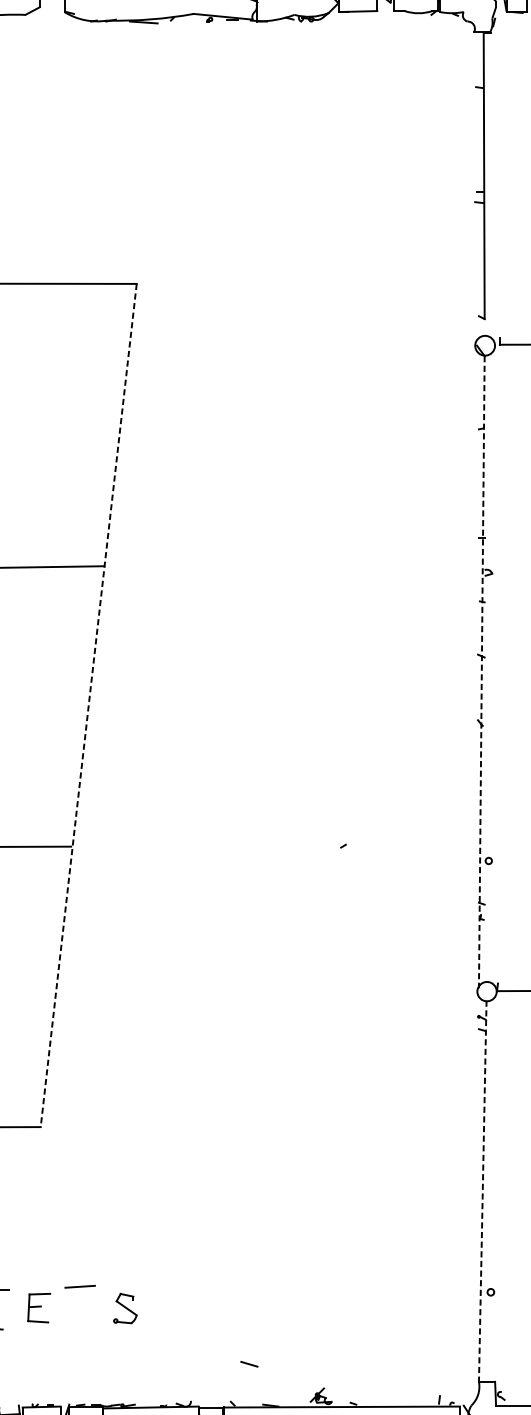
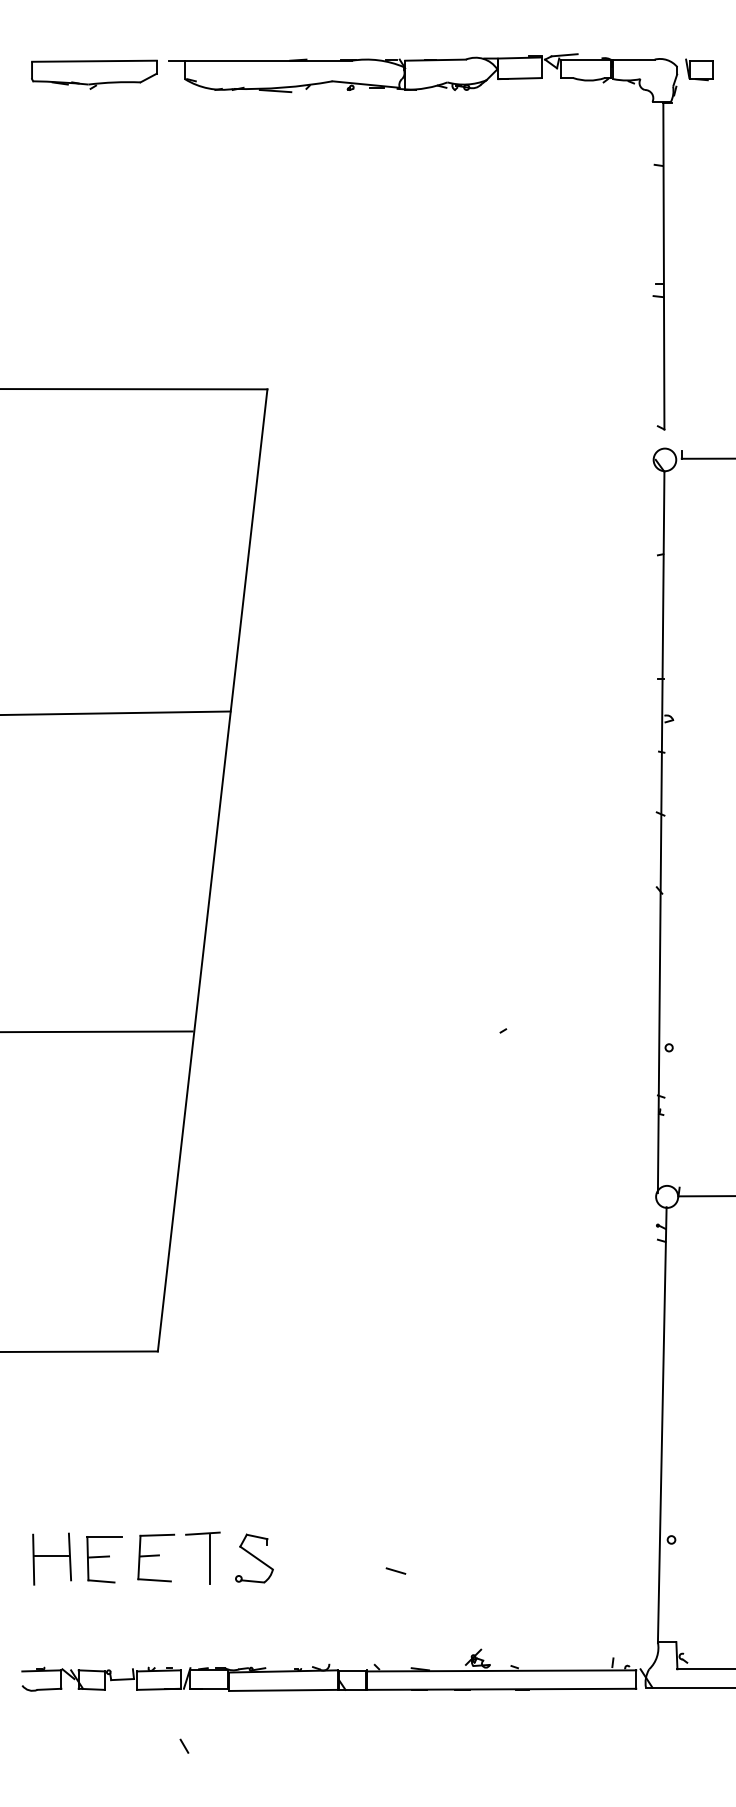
line: (482, 672) -> (661, 832), dashed -> solid
line: (88, 705) -> (212, 870), dashed -> solid
line: (482, 1191) -> (662, 1425), dashed -> solid
part: (38, 1307) -> (155, 1557), size x1.43
line: (85, 1308) -> (209, 1558), added
part: (125, 1308) -> (254, 1558), size x1.43
line: (248, 1363) -> (395, 1570), moved

